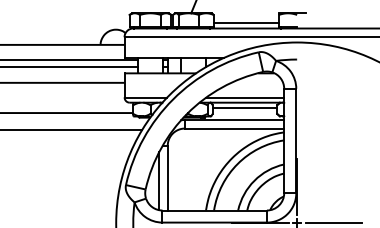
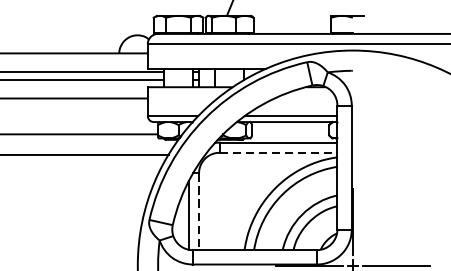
line: (246, 23) -> (292, 27), removed
line: (244, 107) -> (290, 127), removed
line: (234, 128) -> (278, 152), solid -> dashed
line: (167, 178) -> (198, 212), solid -> dashed

